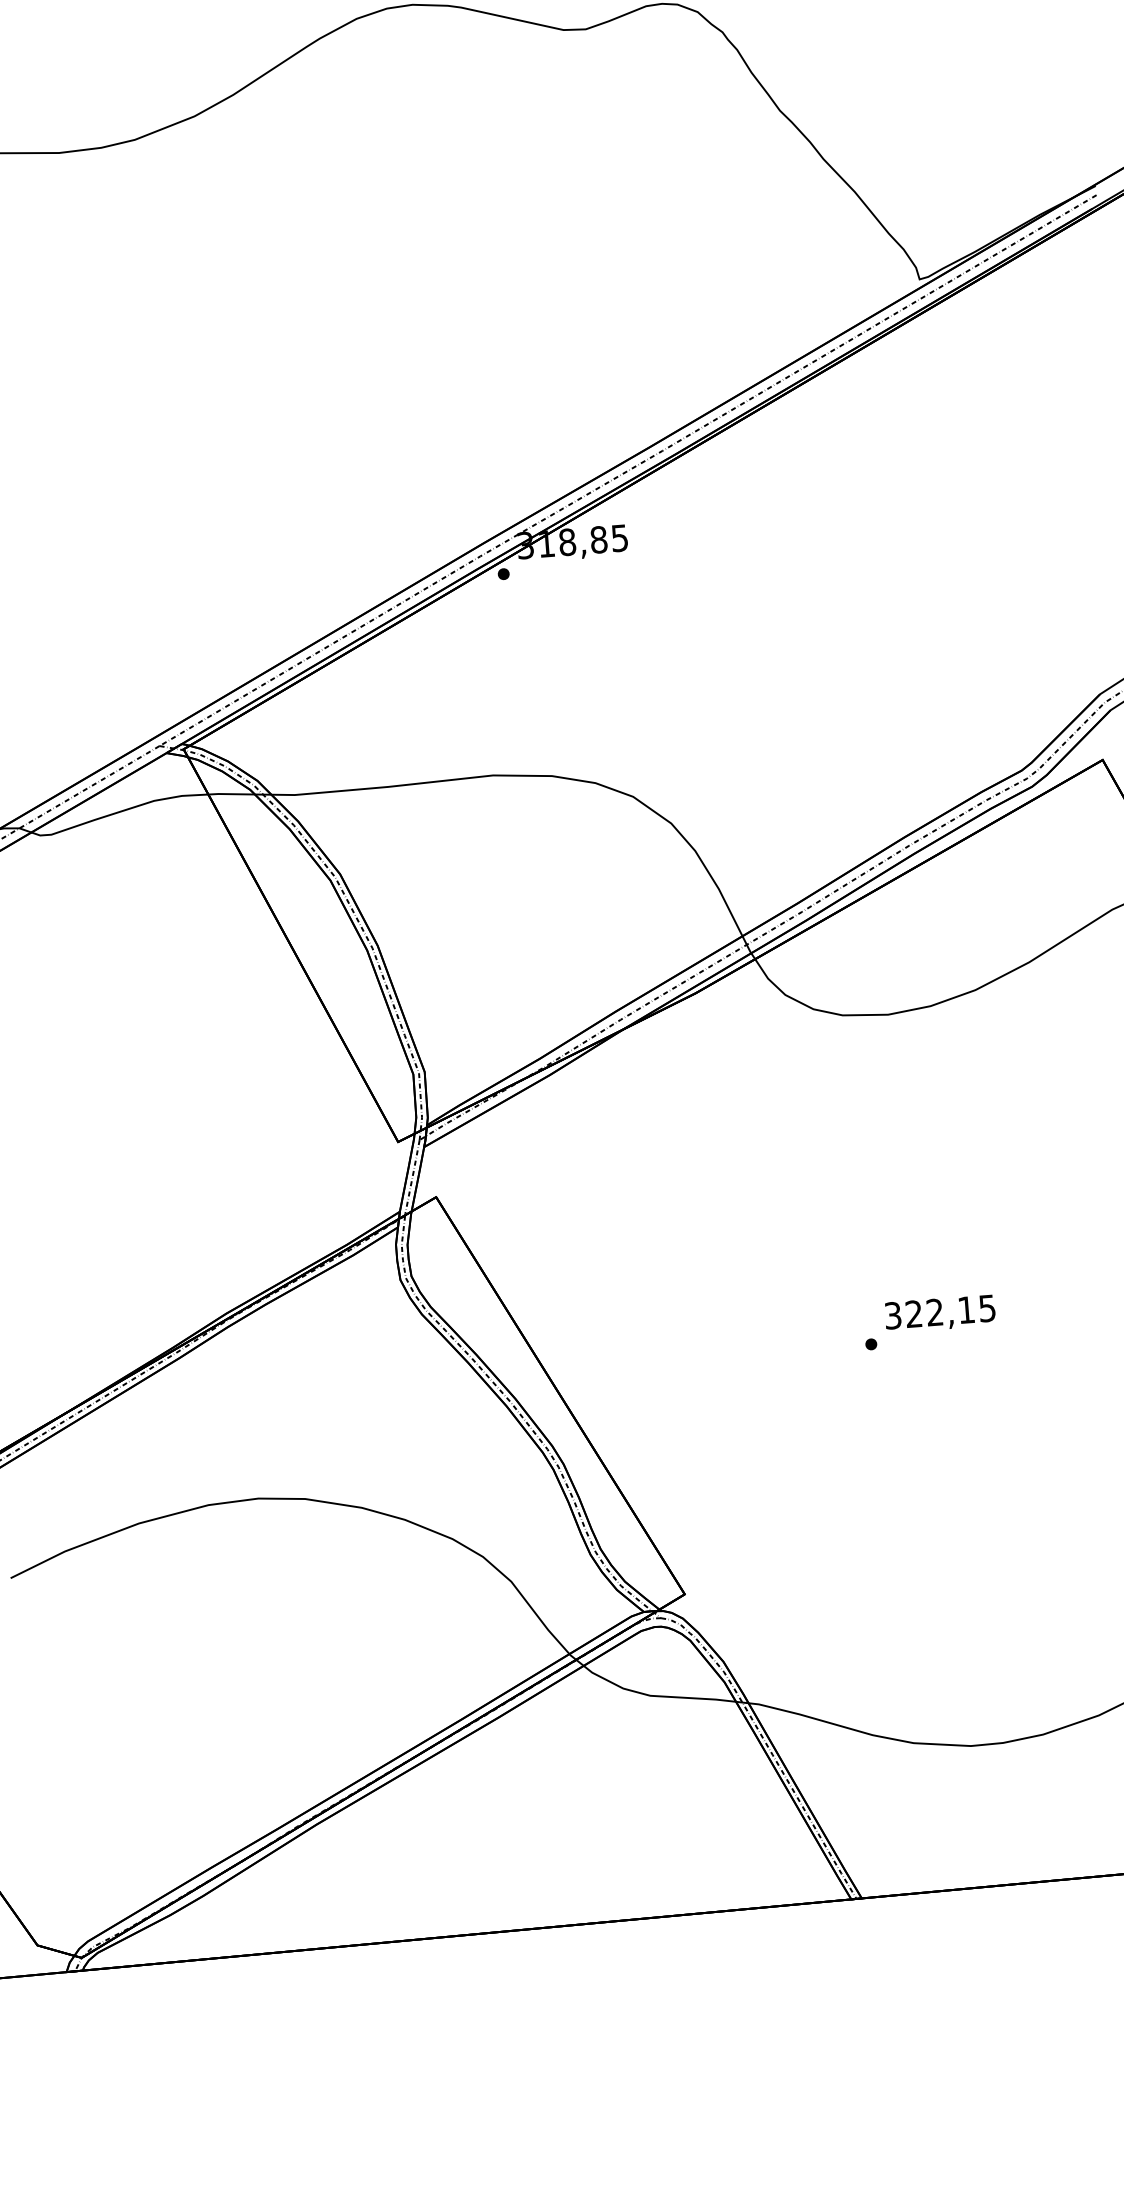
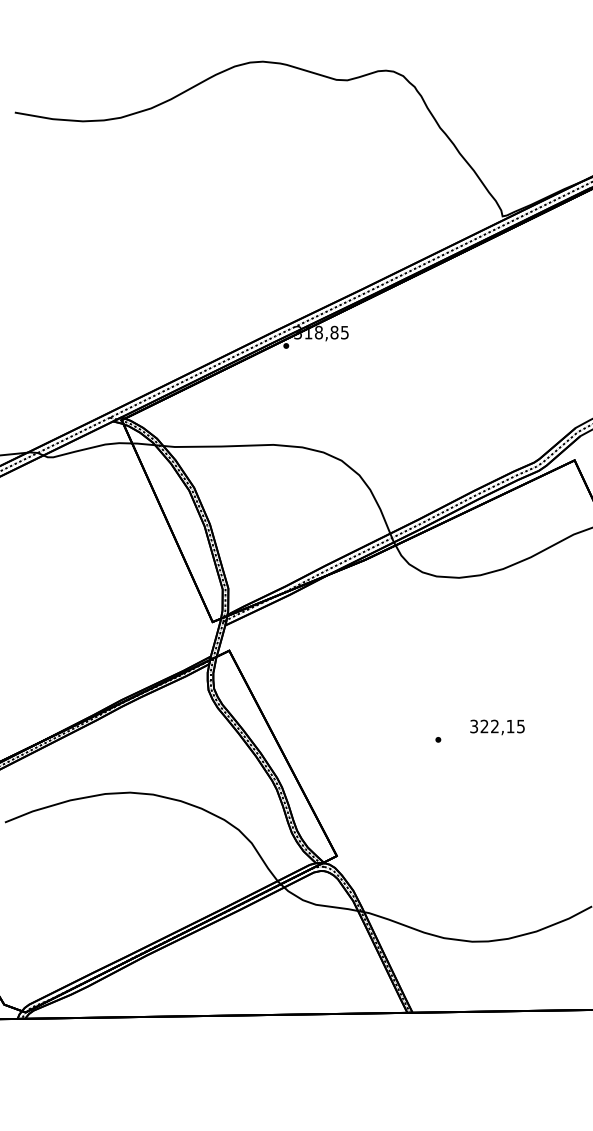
text: (940, 1314) -> (497, 727), moved

